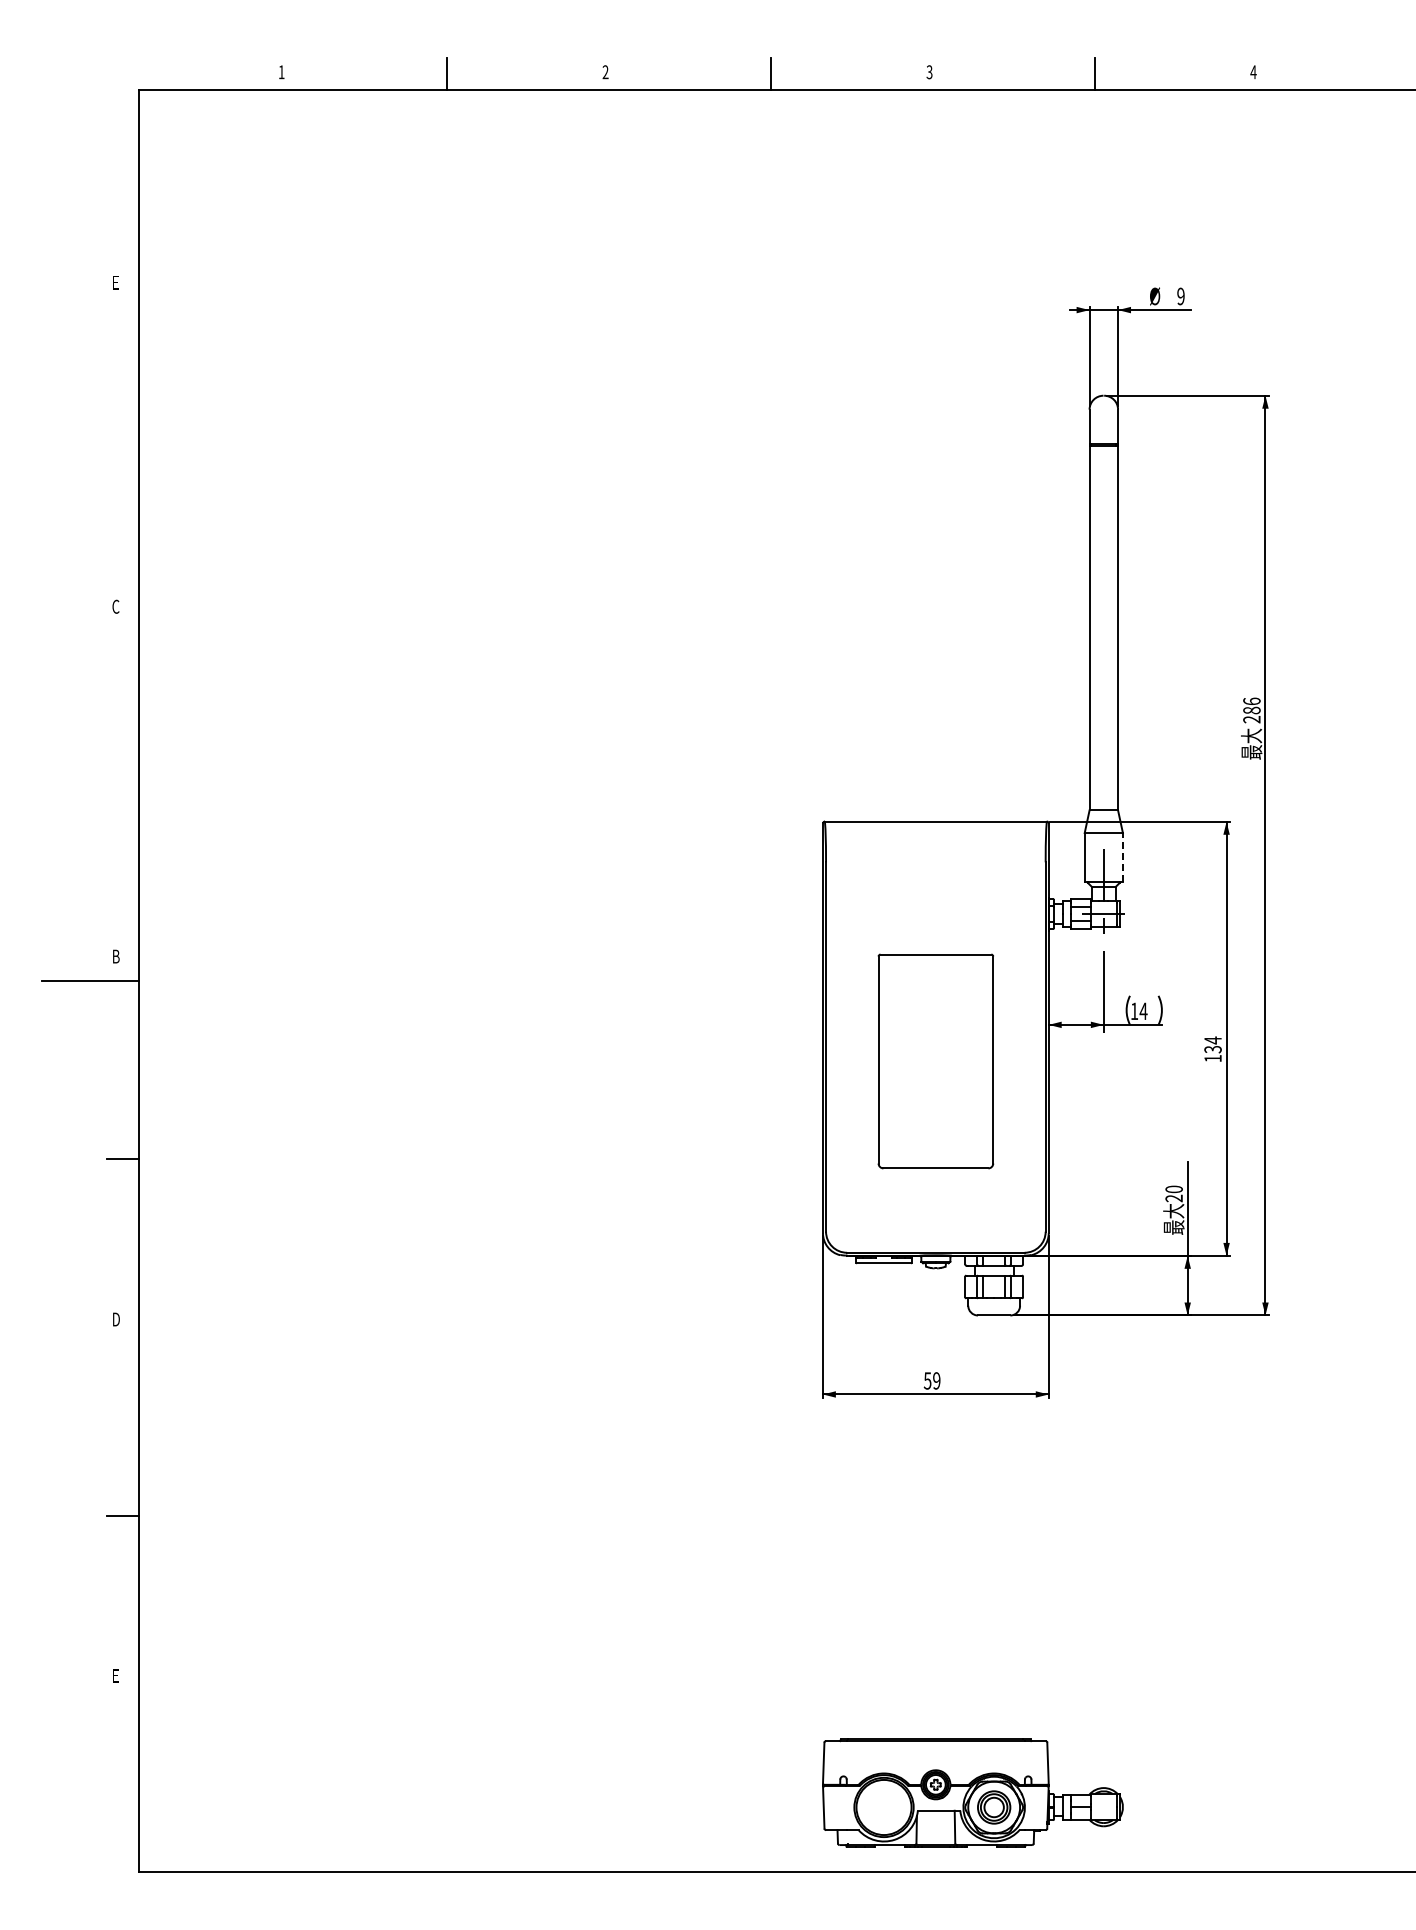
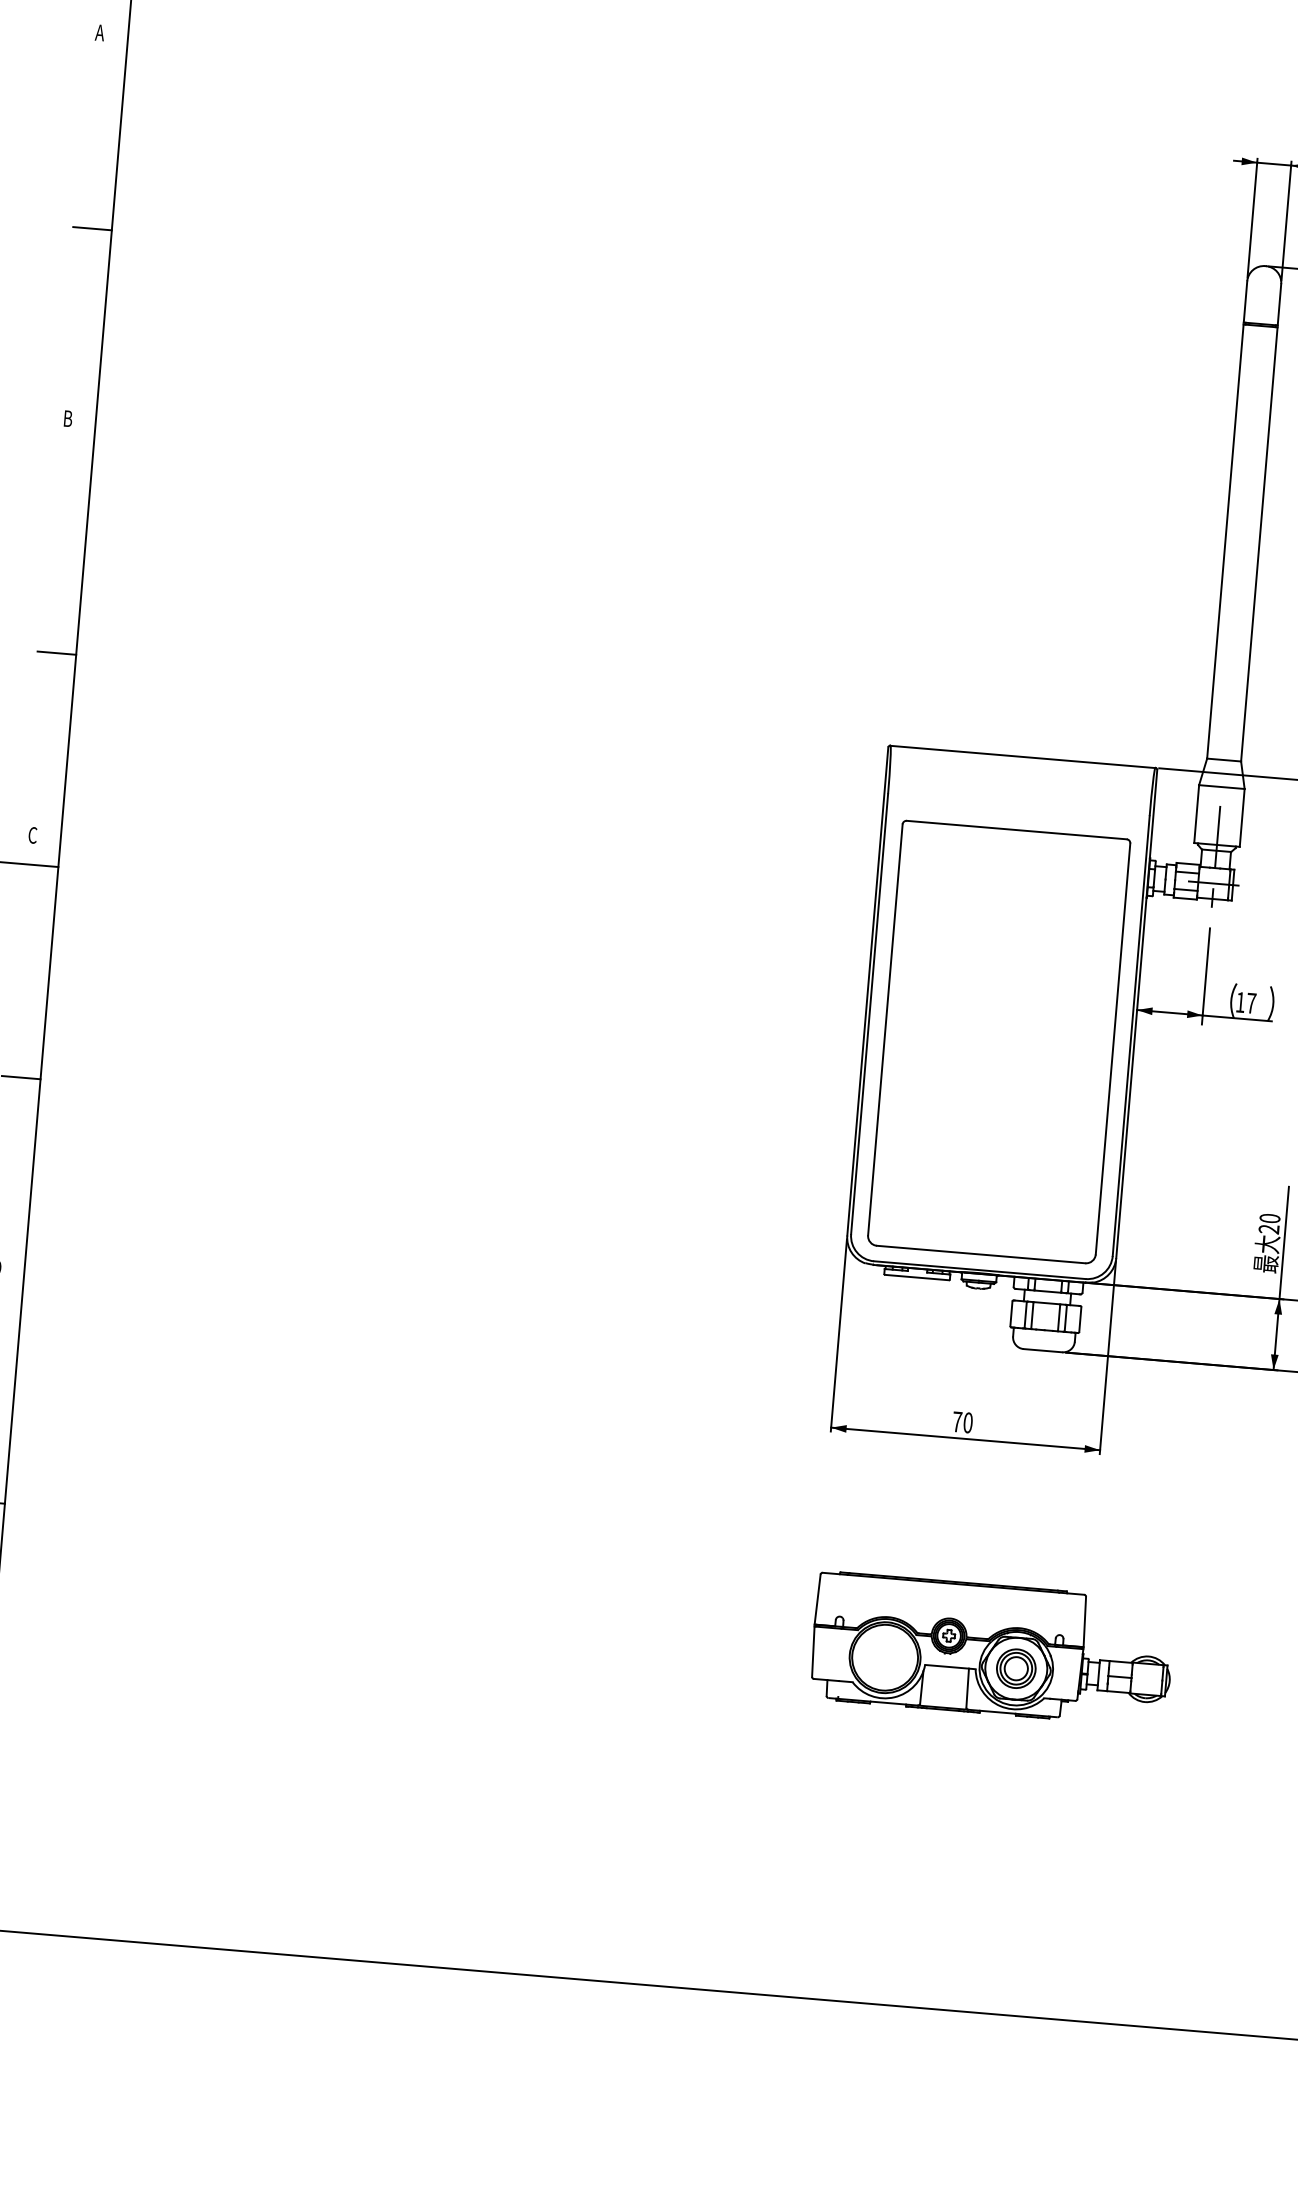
text: (115, 282) -> (99, 32), E -> A
line: (123, 446) -> (92, 228), added
text: (115, 606) -> (67, 418), C -> B
line: (123, 803) -> (57, 653), added
line: (1122, 856) -> (1241, 816), dashed -> solid
text: (115, 956) -> (32, 835), B -> C
text: (1143, 1010) -> (1251, 1002), 14 -> 17
part: (935, 1061) -> (998, 1042), size x1.67
text: (931, 1380) -> (961, 1421), 59 -> 70
part: (972, 1792) -> (991, 1648), moved

